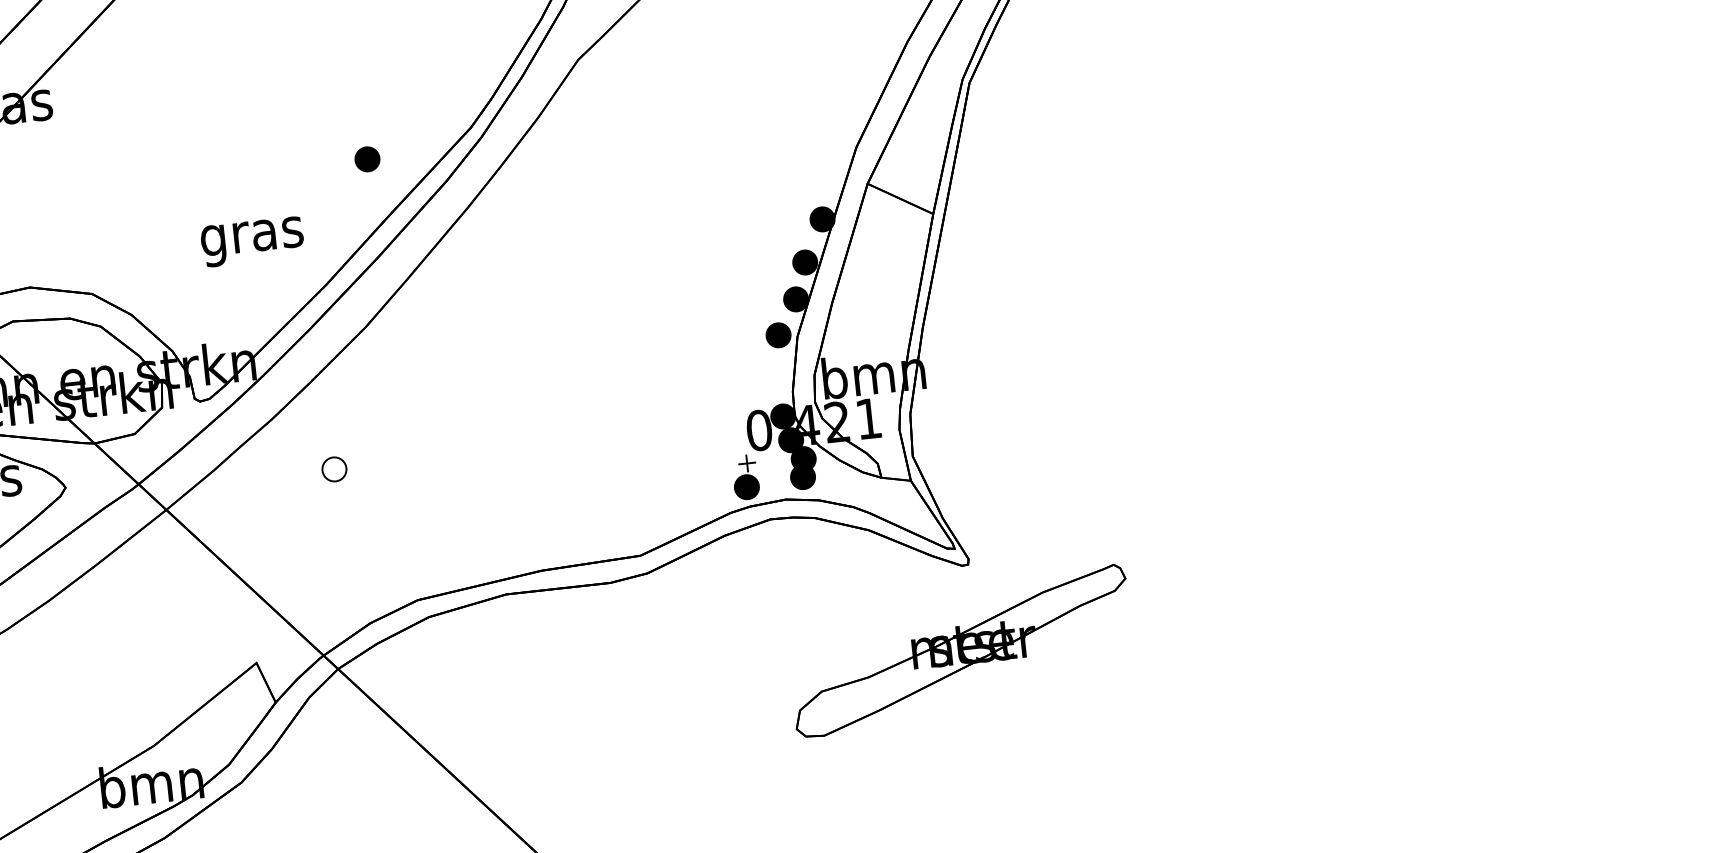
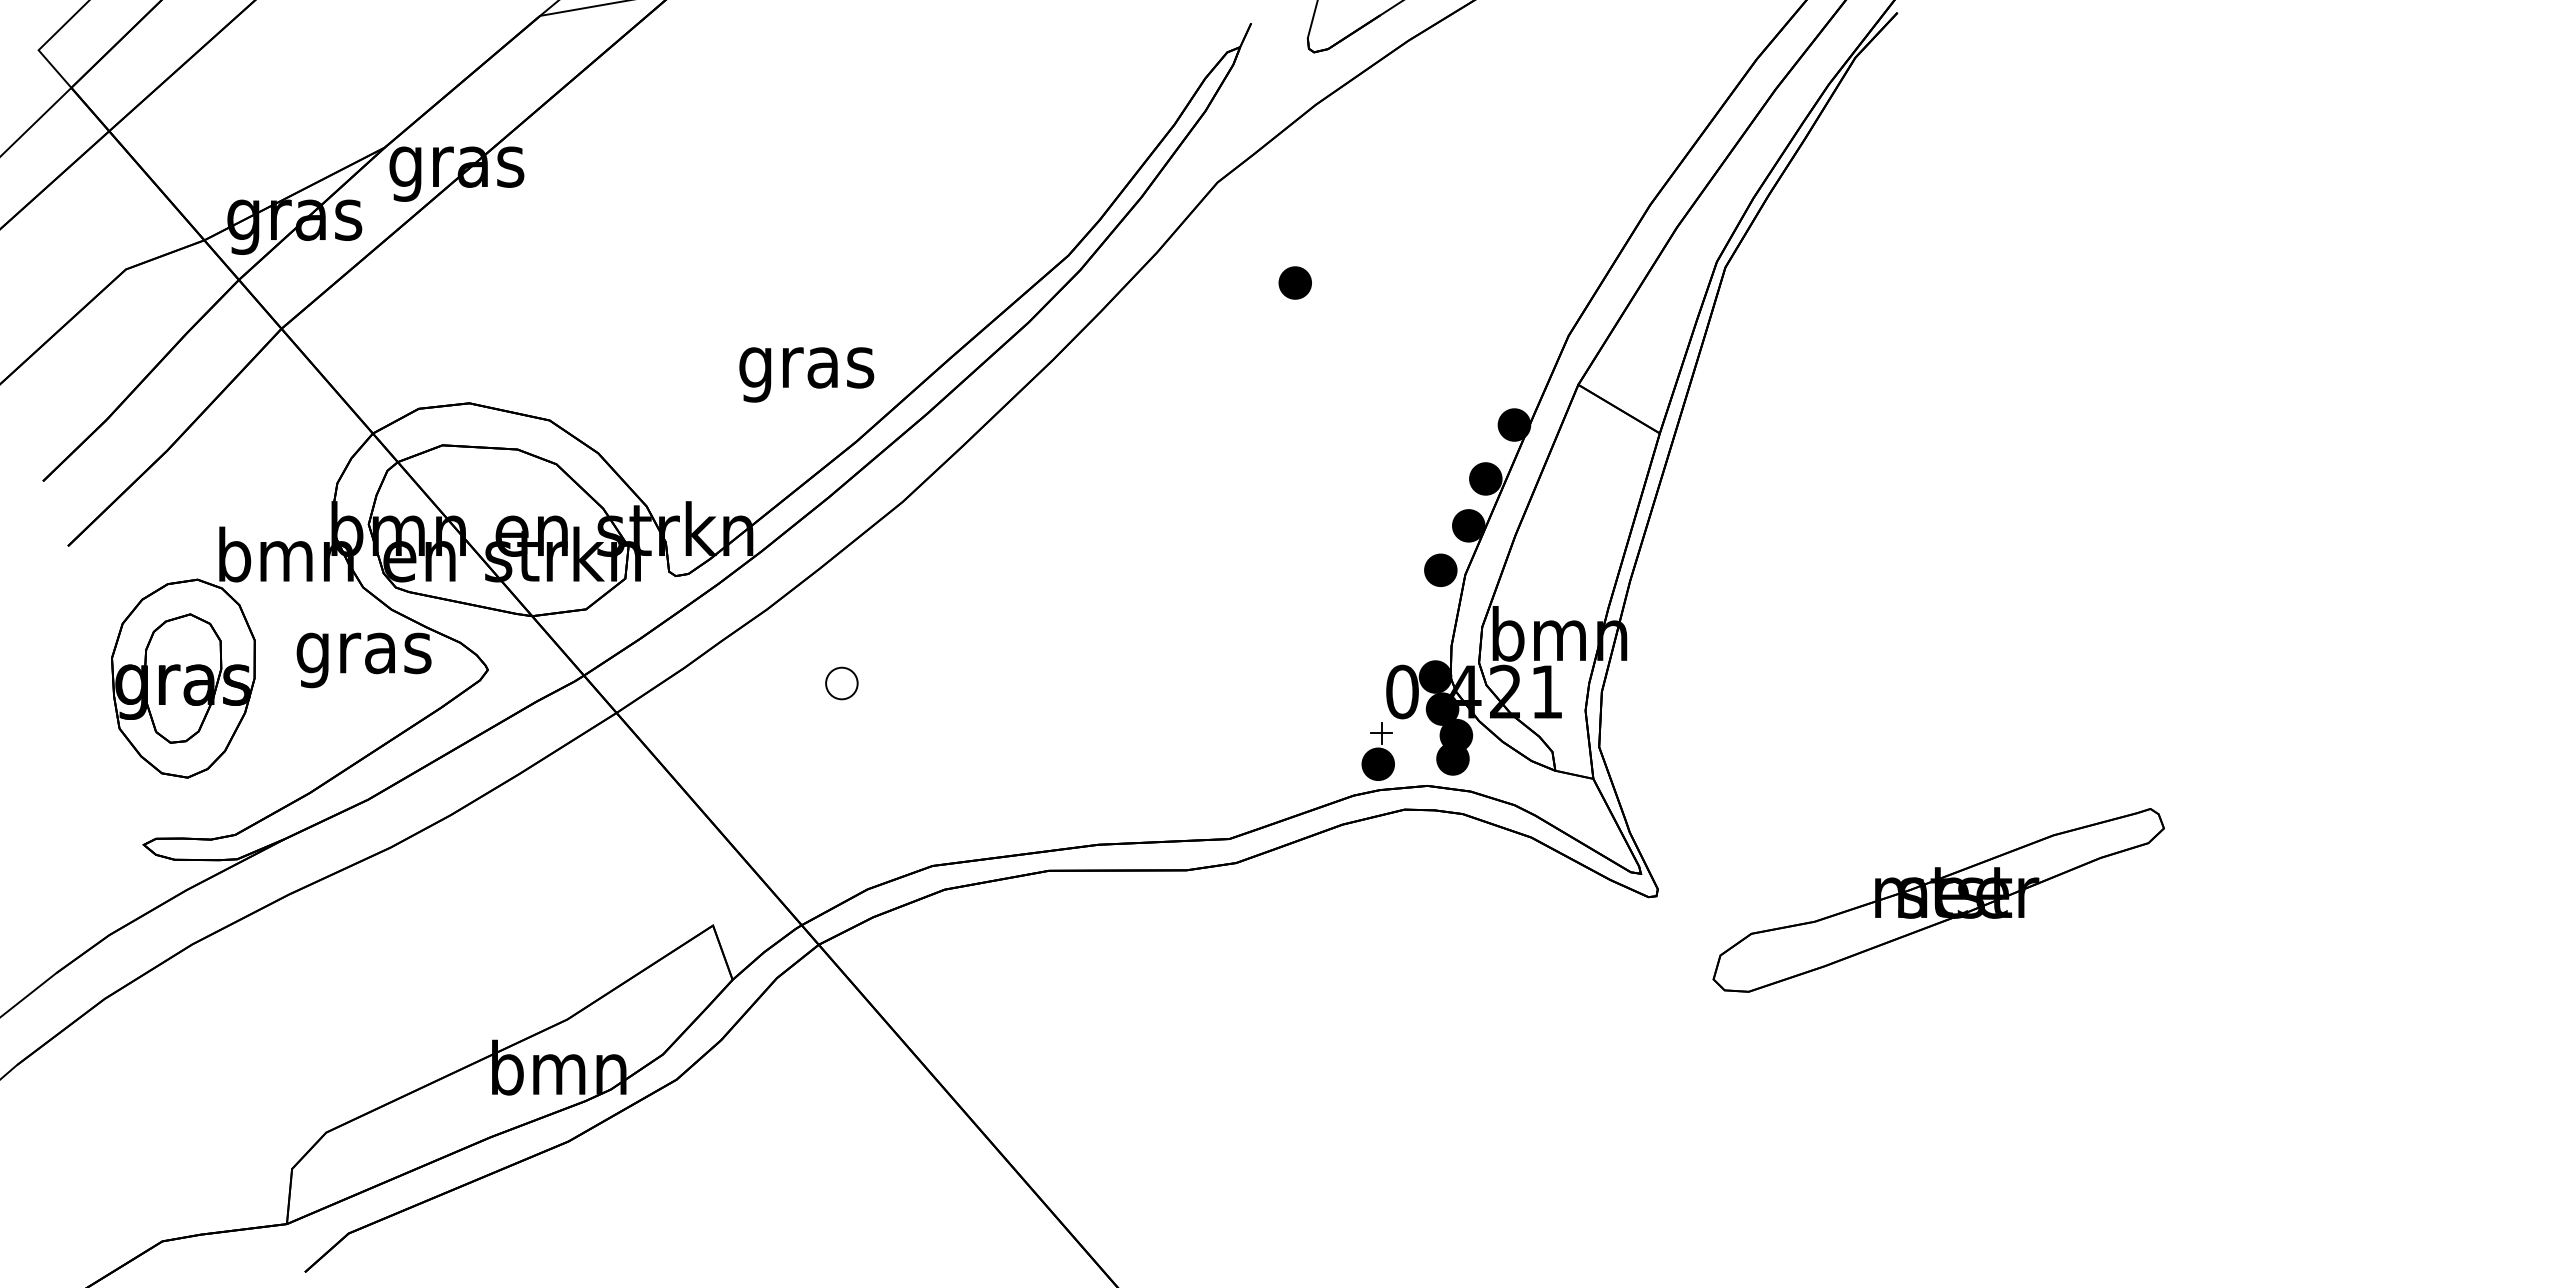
part: (366, 159) -> (1294, 282), moved
text: (252, 241) -> (806, 374), moved
part: (960, 651) -> (1938, 900), moved

